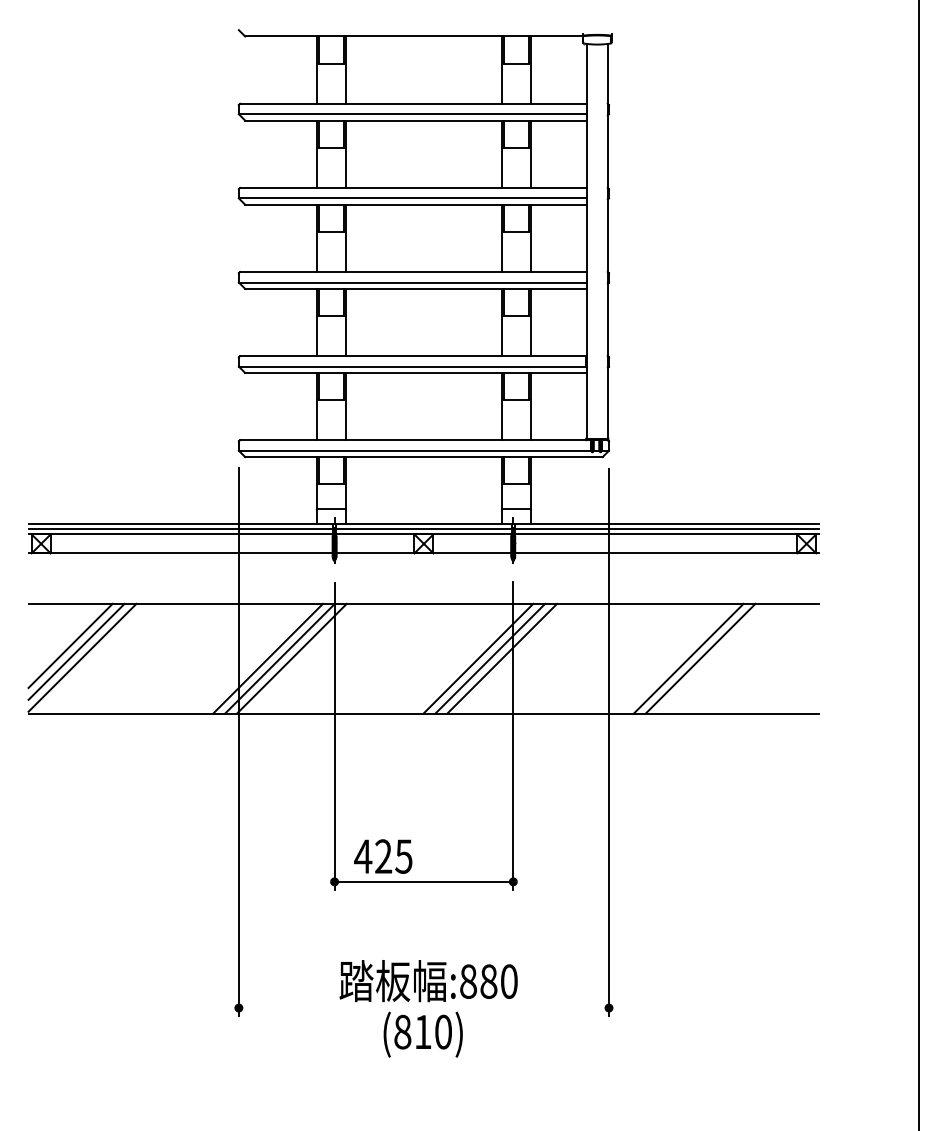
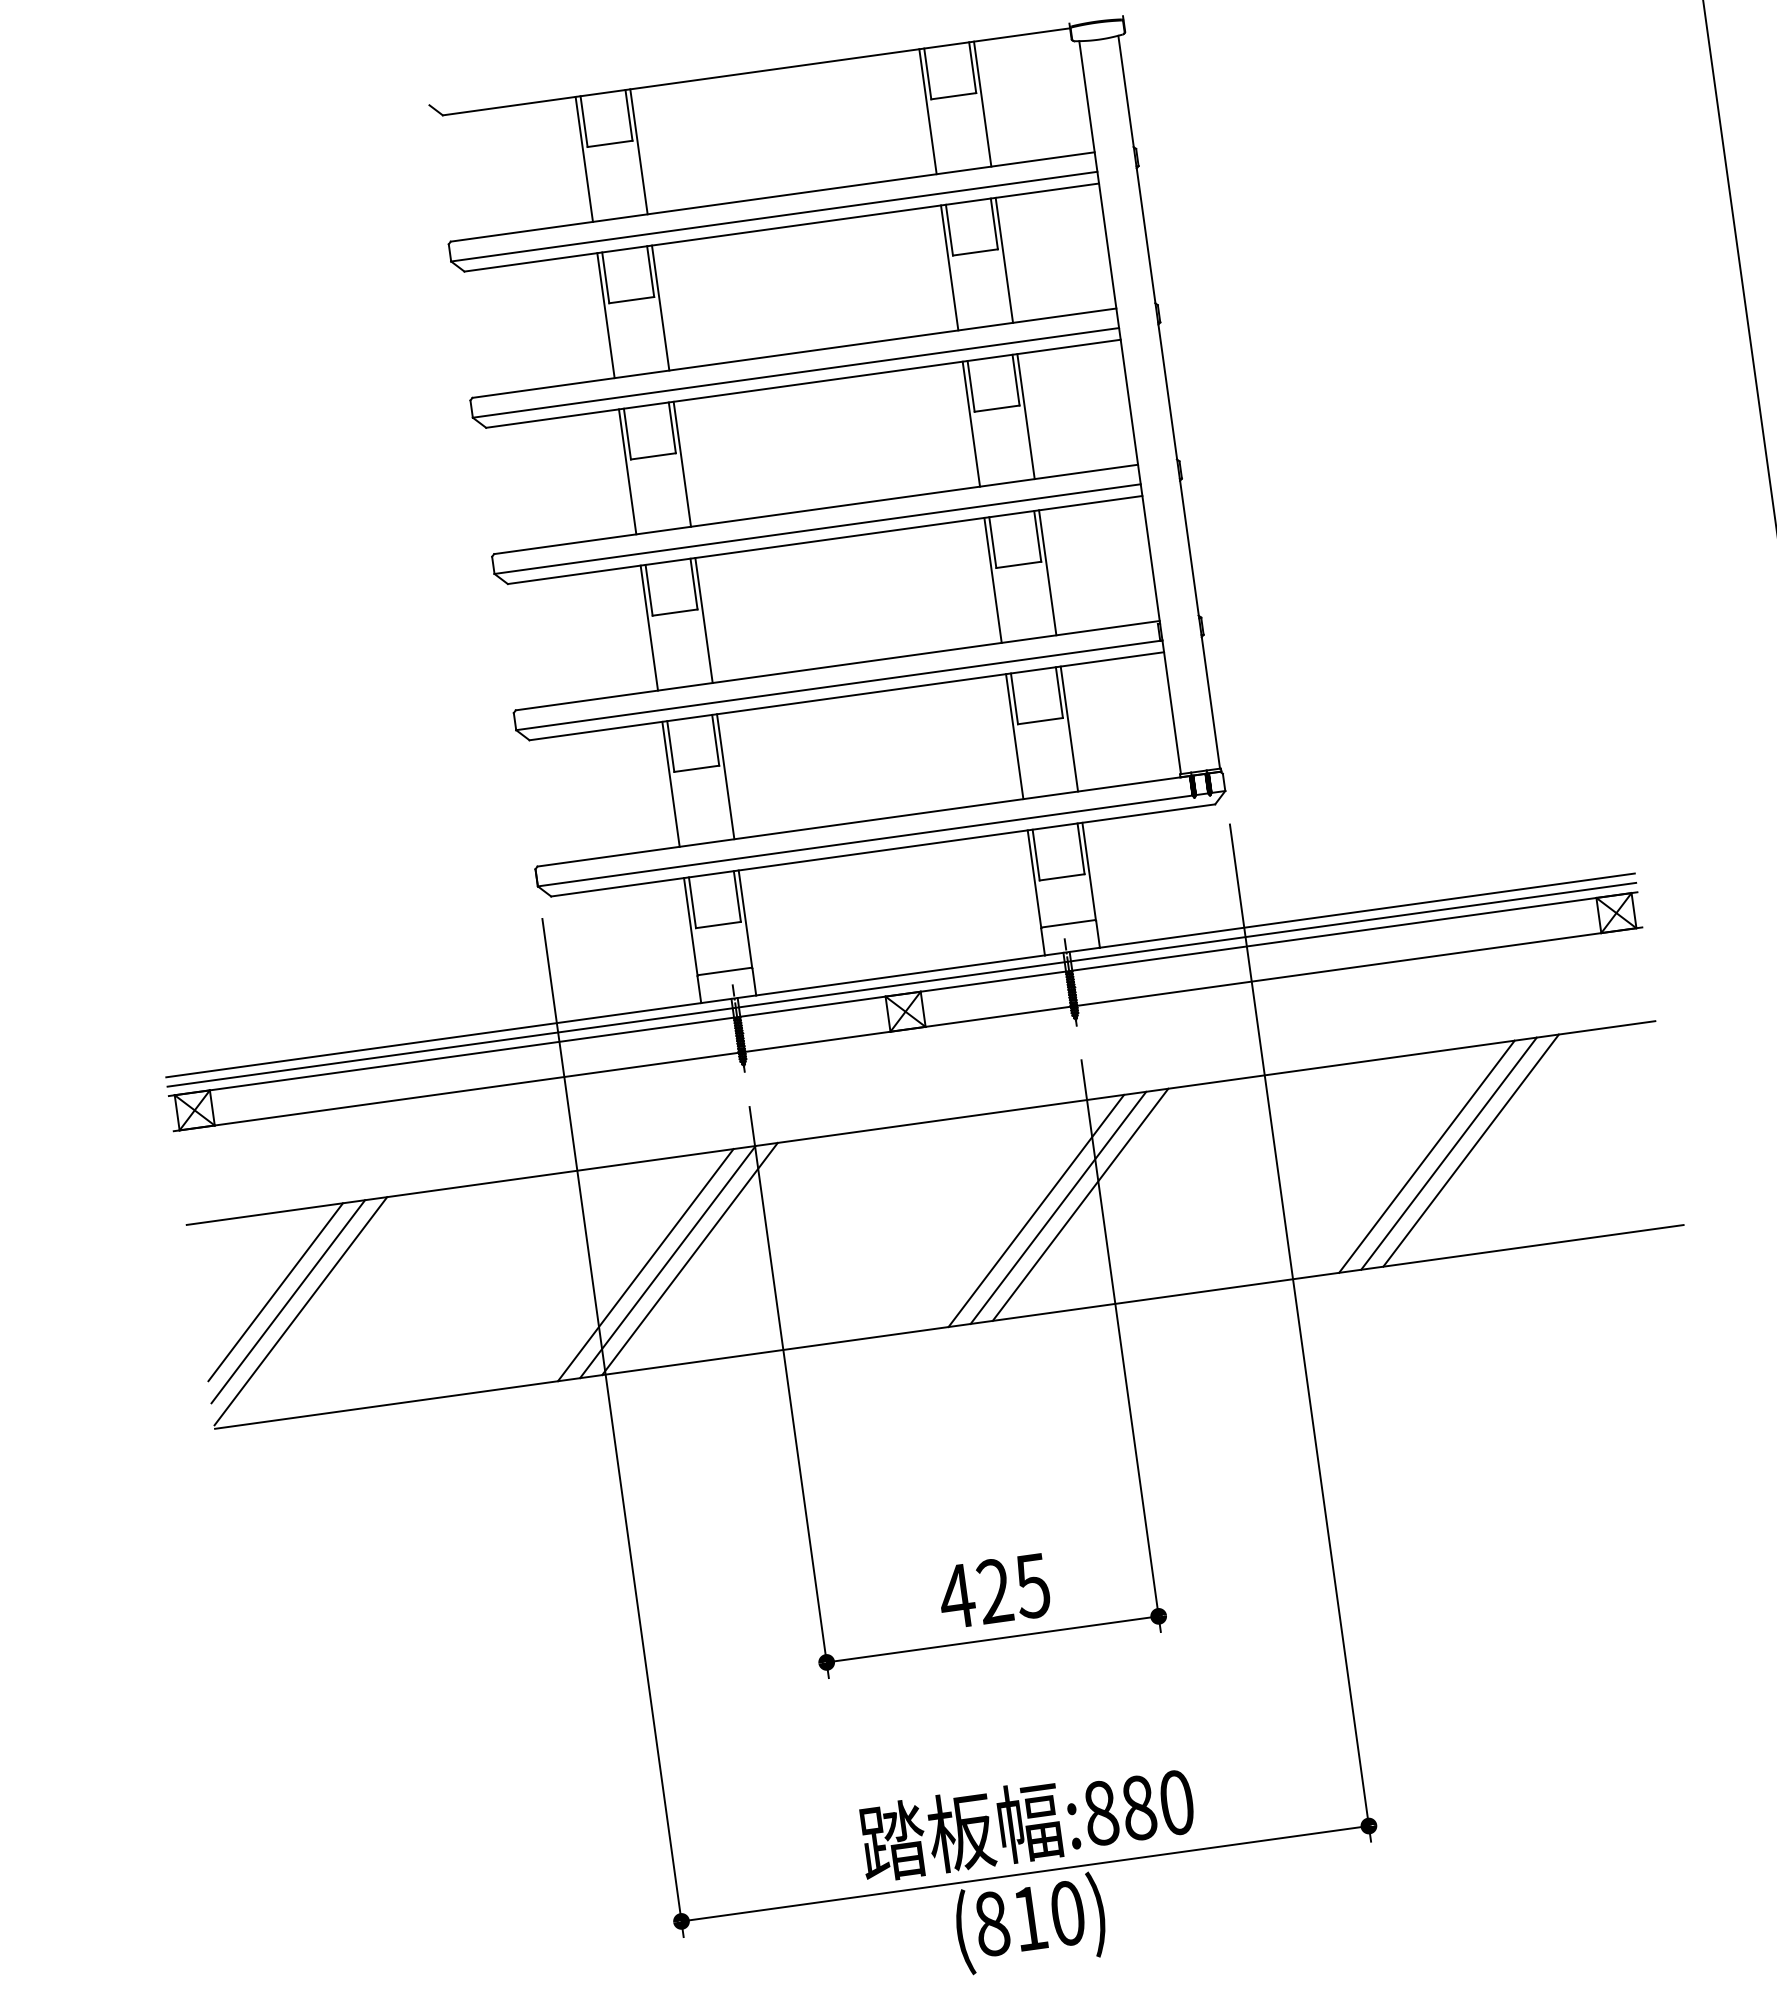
line: (712, 658) -> (1471, 1150), added
text: (383, 856) -> (994, 1591), moved
line: (423, 1008) -> (1024, 1874), added

